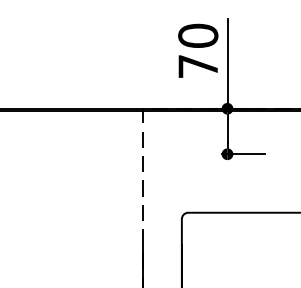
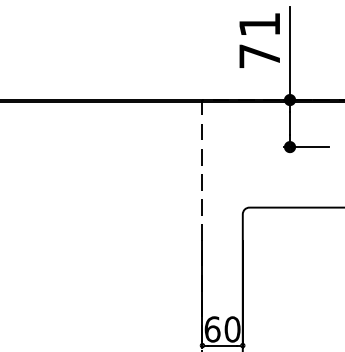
text: (198, 35) -> (259, 24), 70 -> 71

